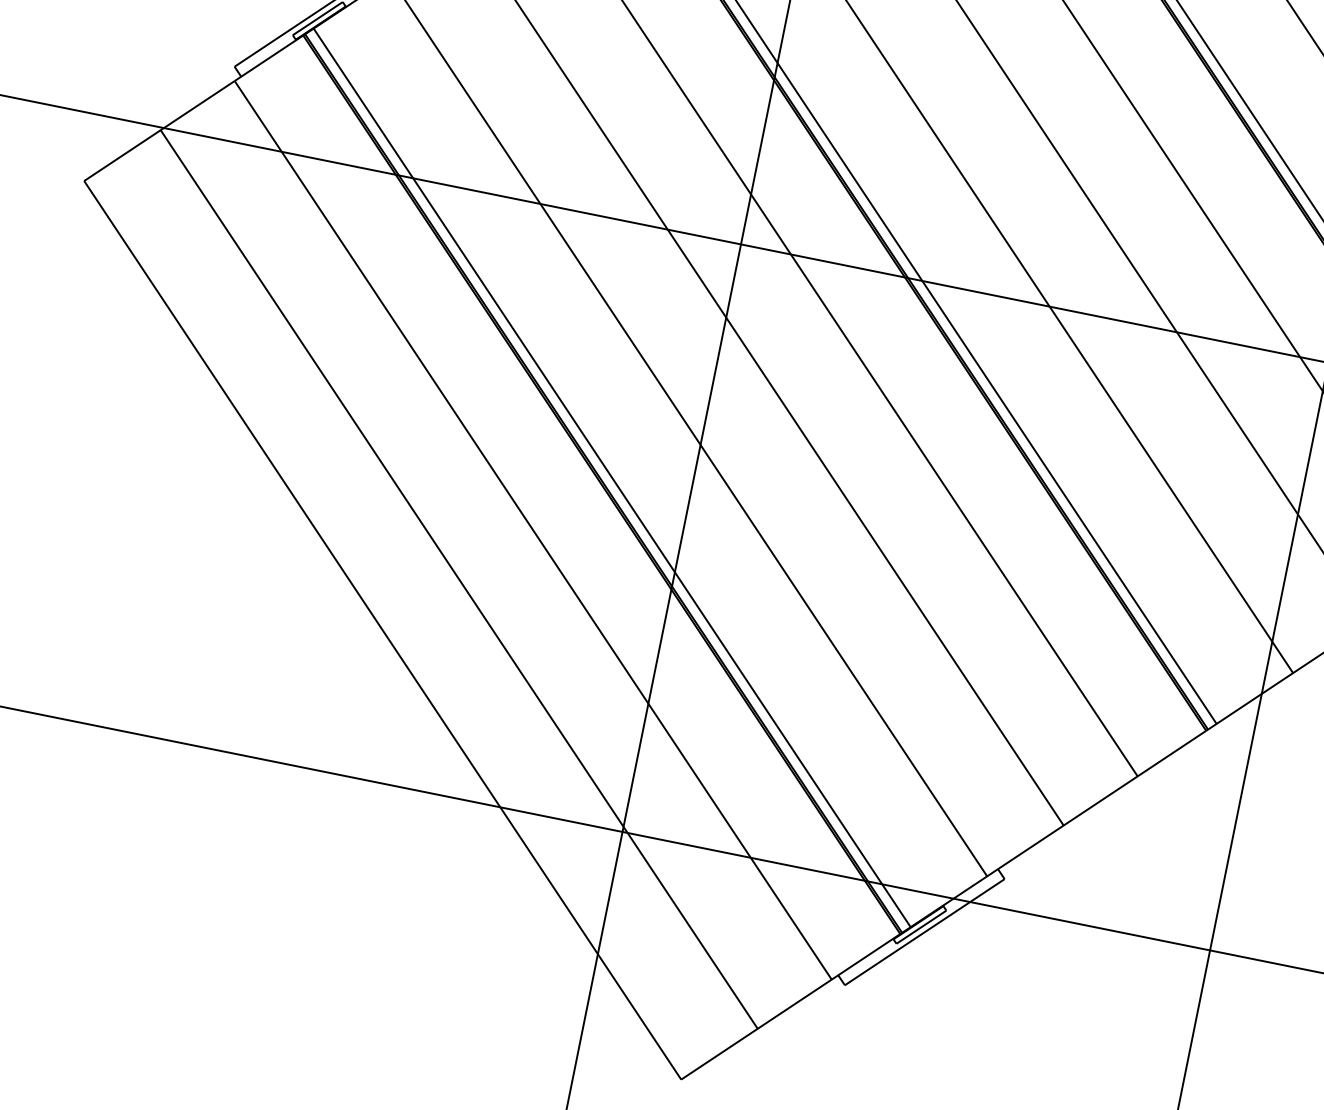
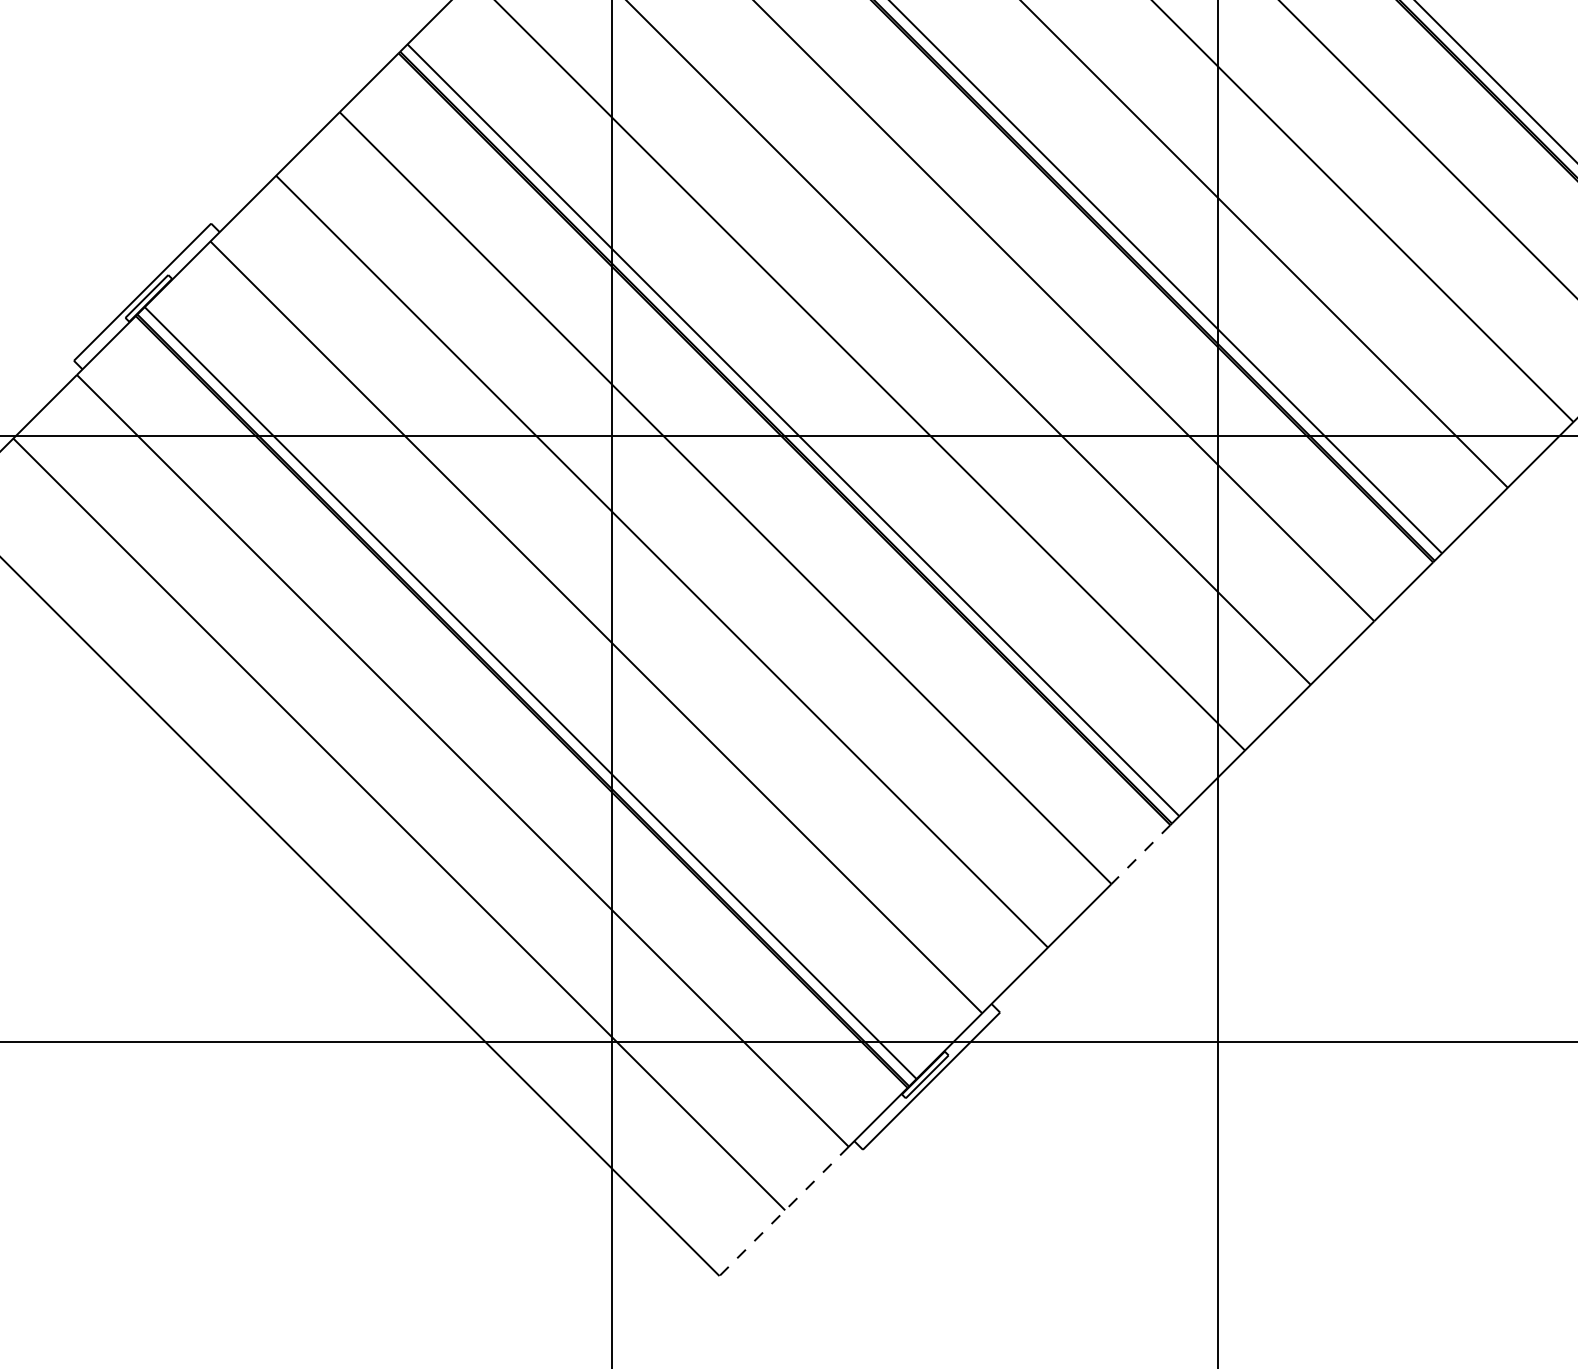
line: (1171, 753) -> (1140, 854), solid -> dashed
line: (755, 1029) -> (783, 1211), solid -> dashed

